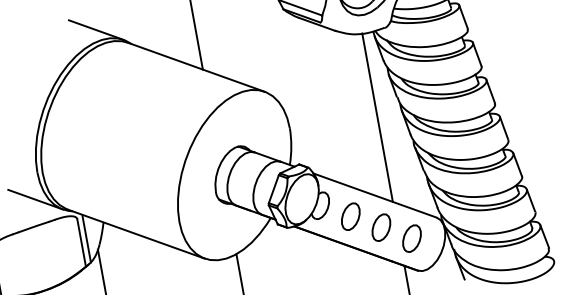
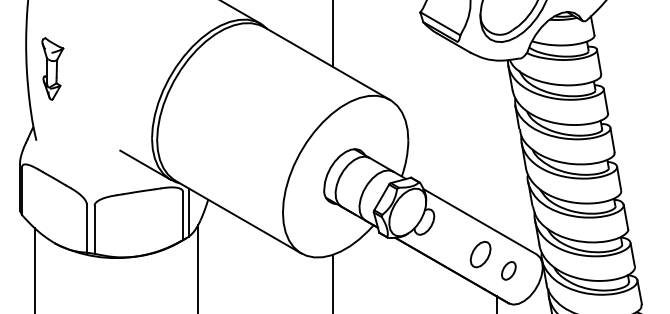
line: (377, 117) -> (496, 145), removed
part: (350, 215) -> (452, 237), removed
part: (411, 238) -> (508, 270), size x0.7

